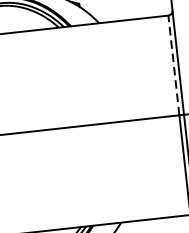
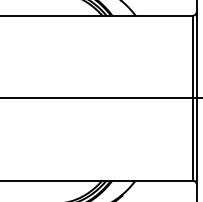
line: (173, 64) -> (192, 56), dashed -> solid

